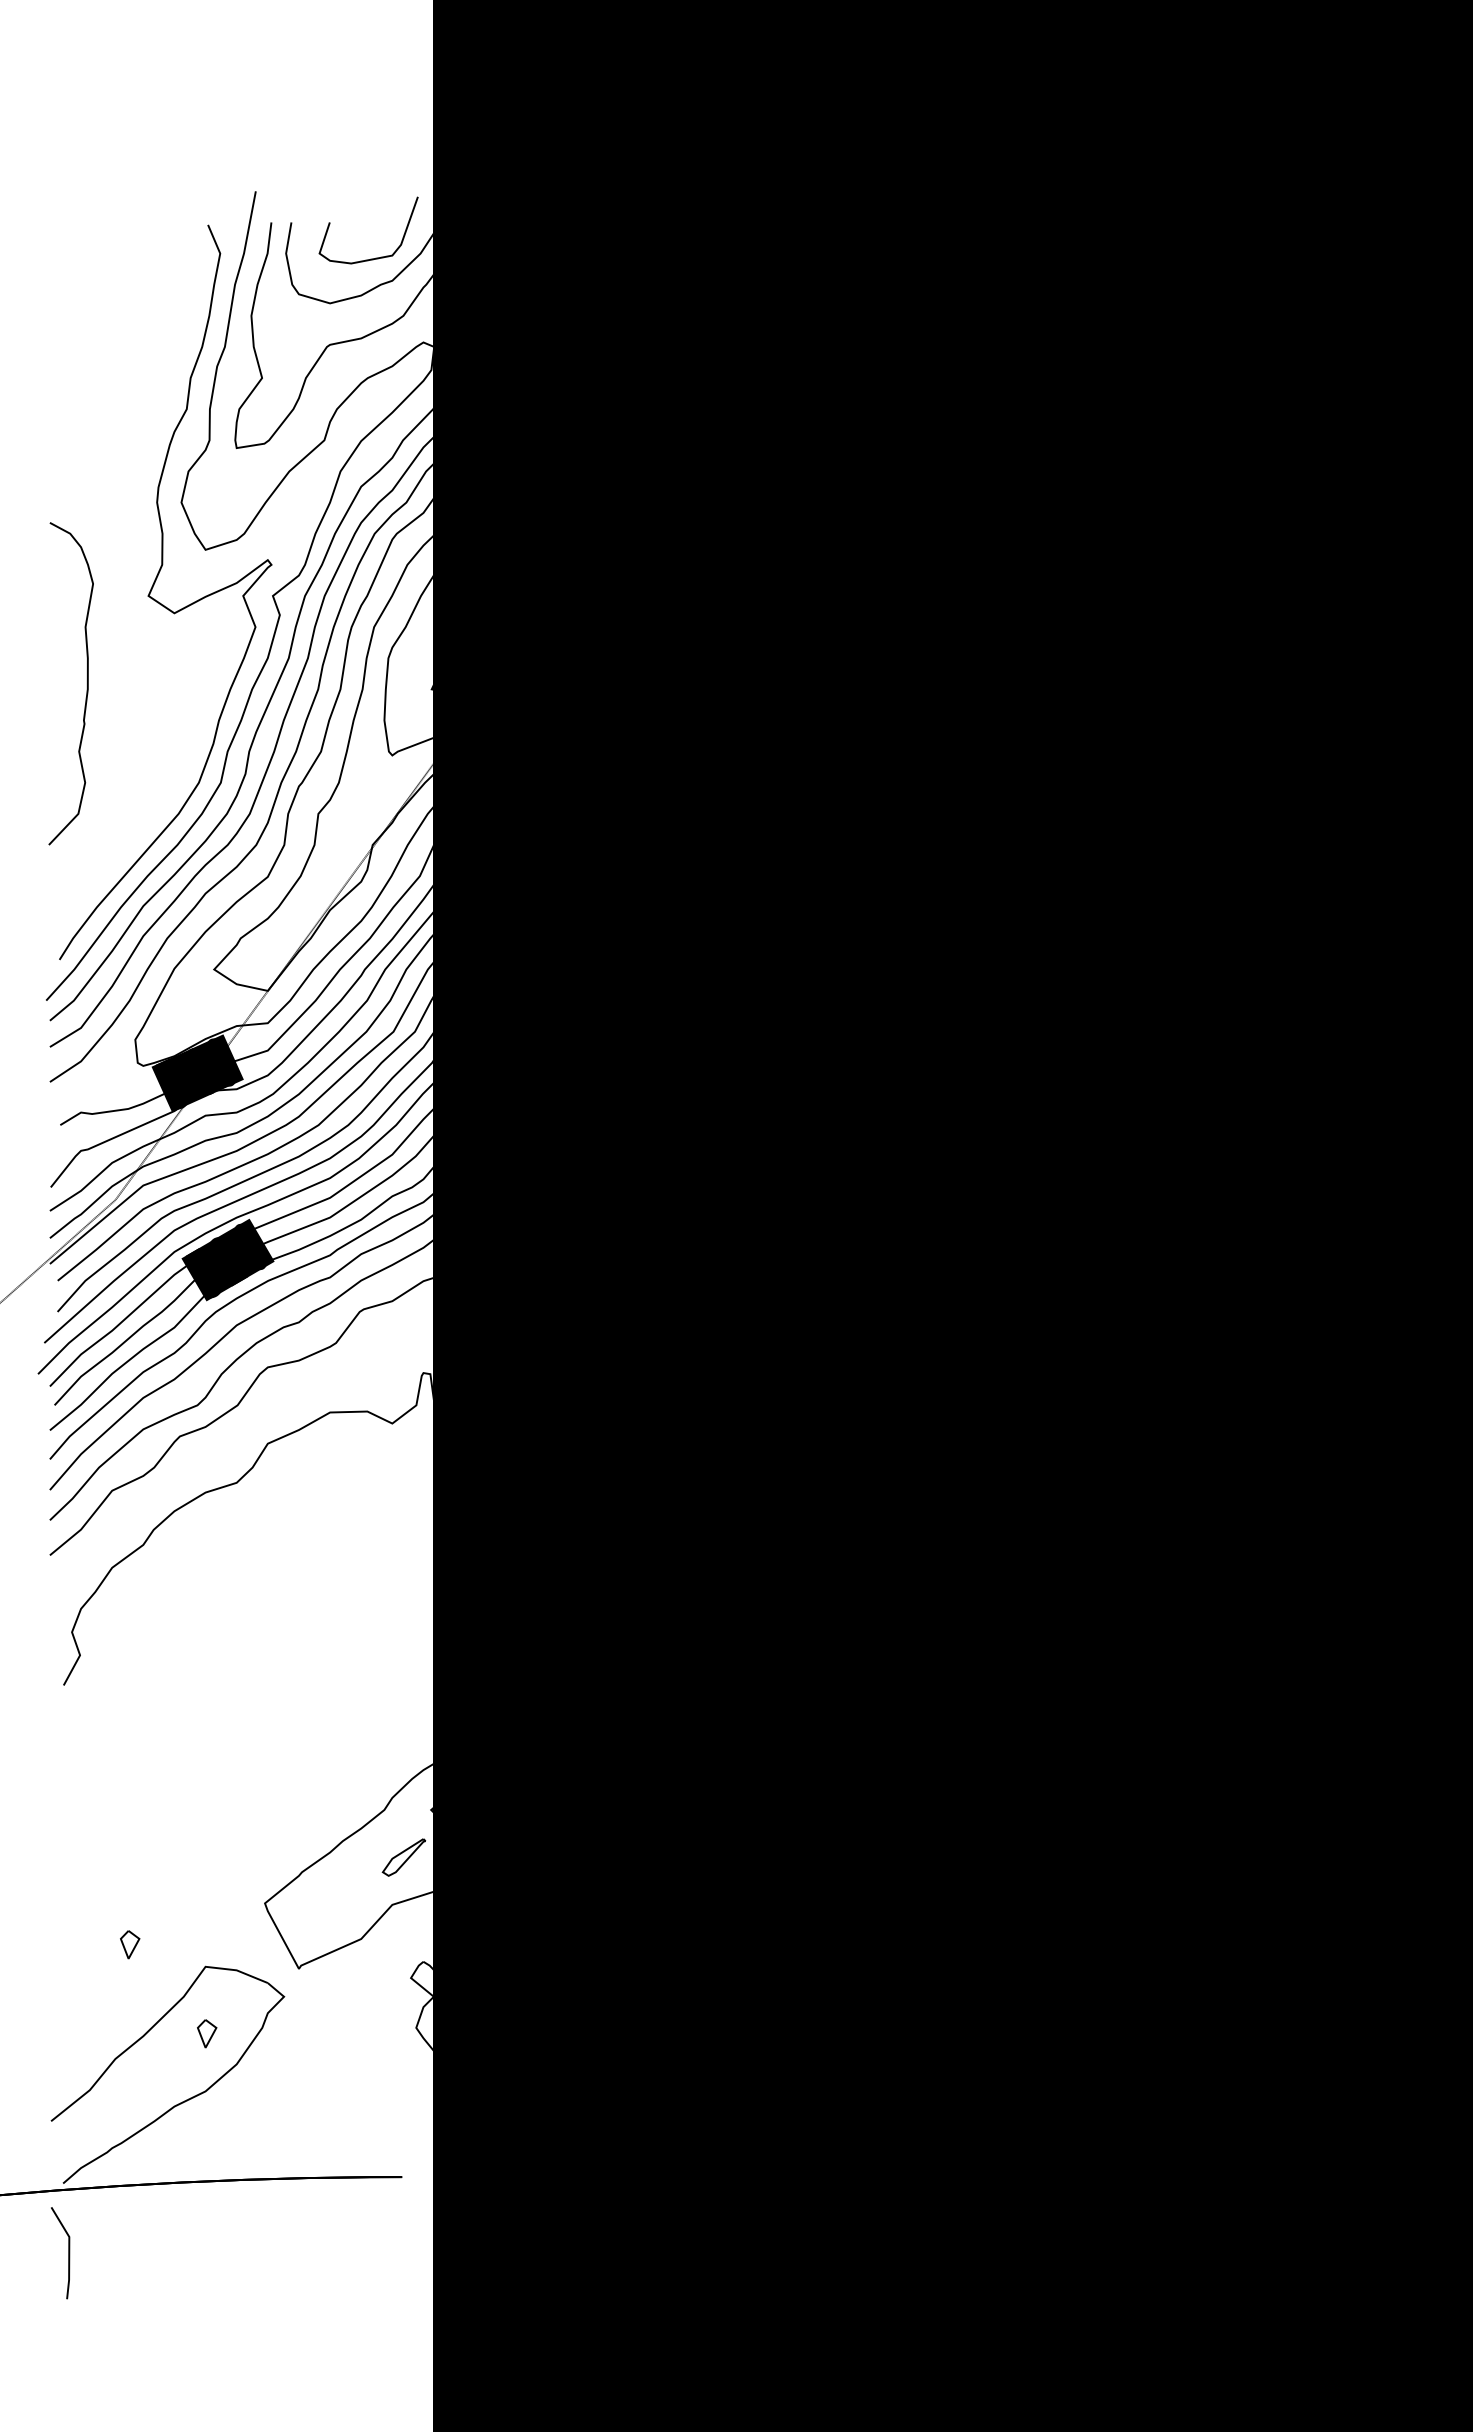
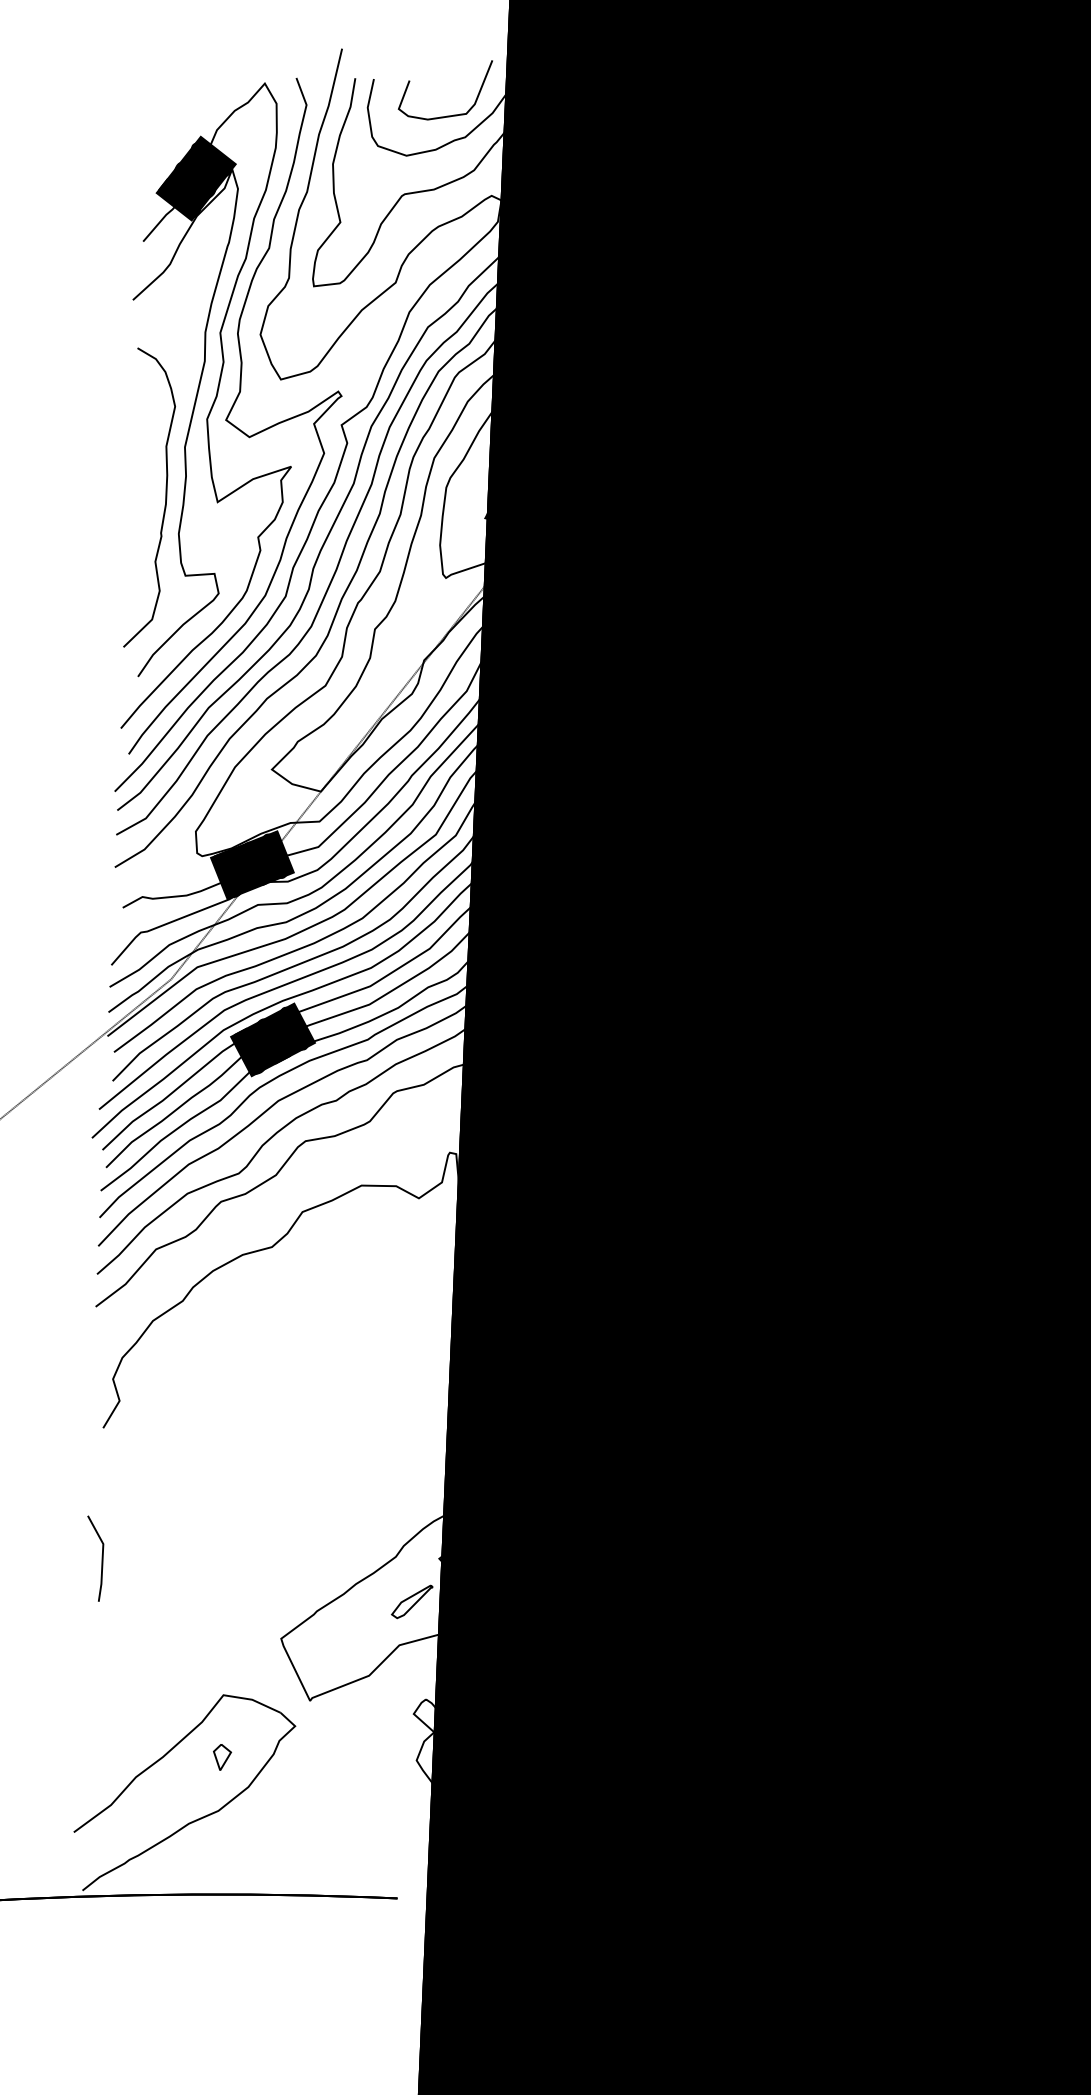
part: (131, 581) -> (210, 405), added
part: (130, 1944) -> (154, 1671), removed
line: (68, 2253) -> (101, 1559), moved

